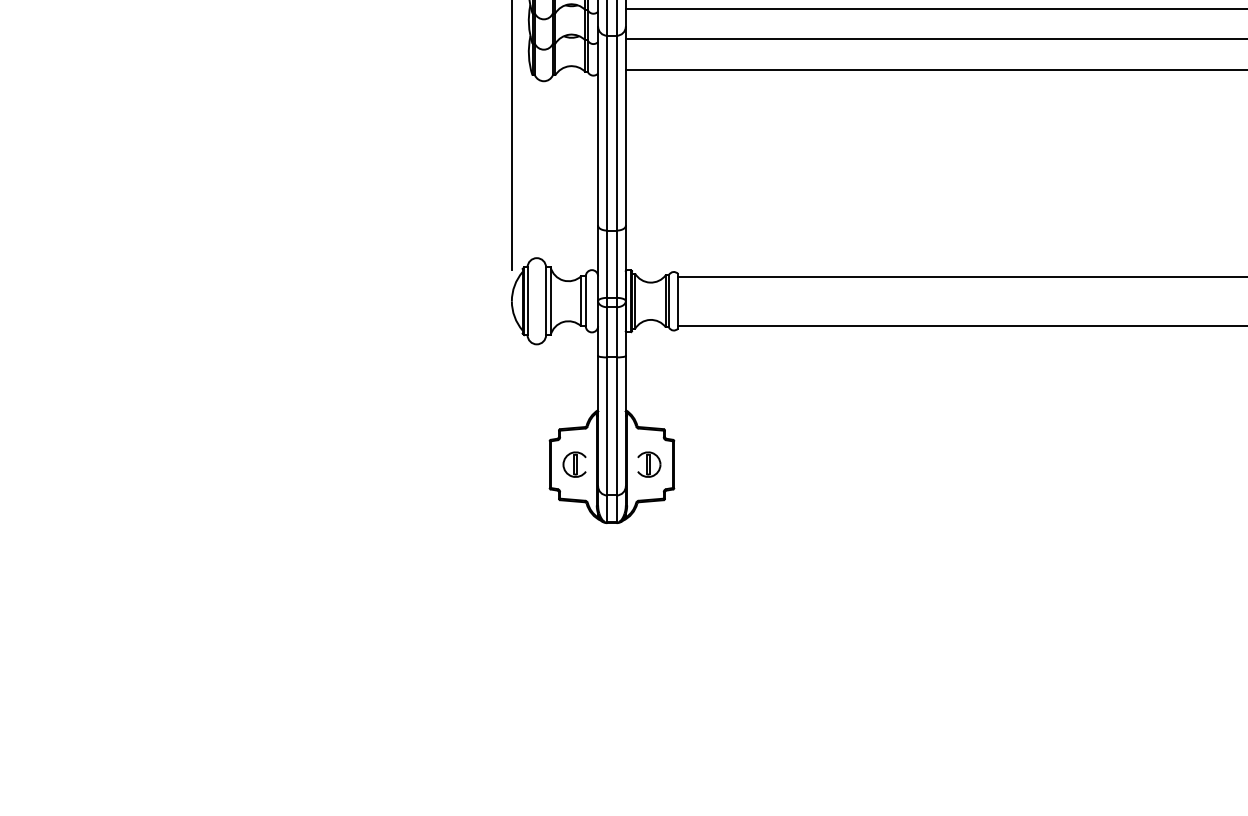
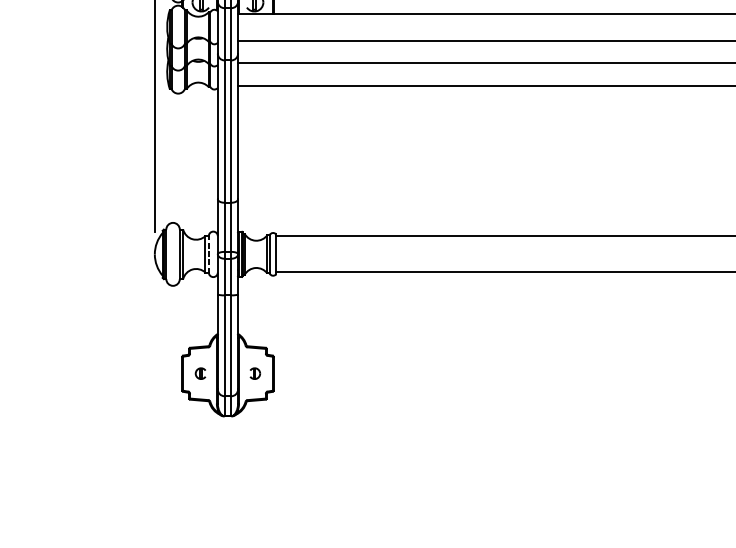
line: (585, 301) -> (208, 254), solid -> dashed
part: (574, 464) -> (200, 373), size x0.6
part: (649, 464) -> (255, 373), size x0.6

